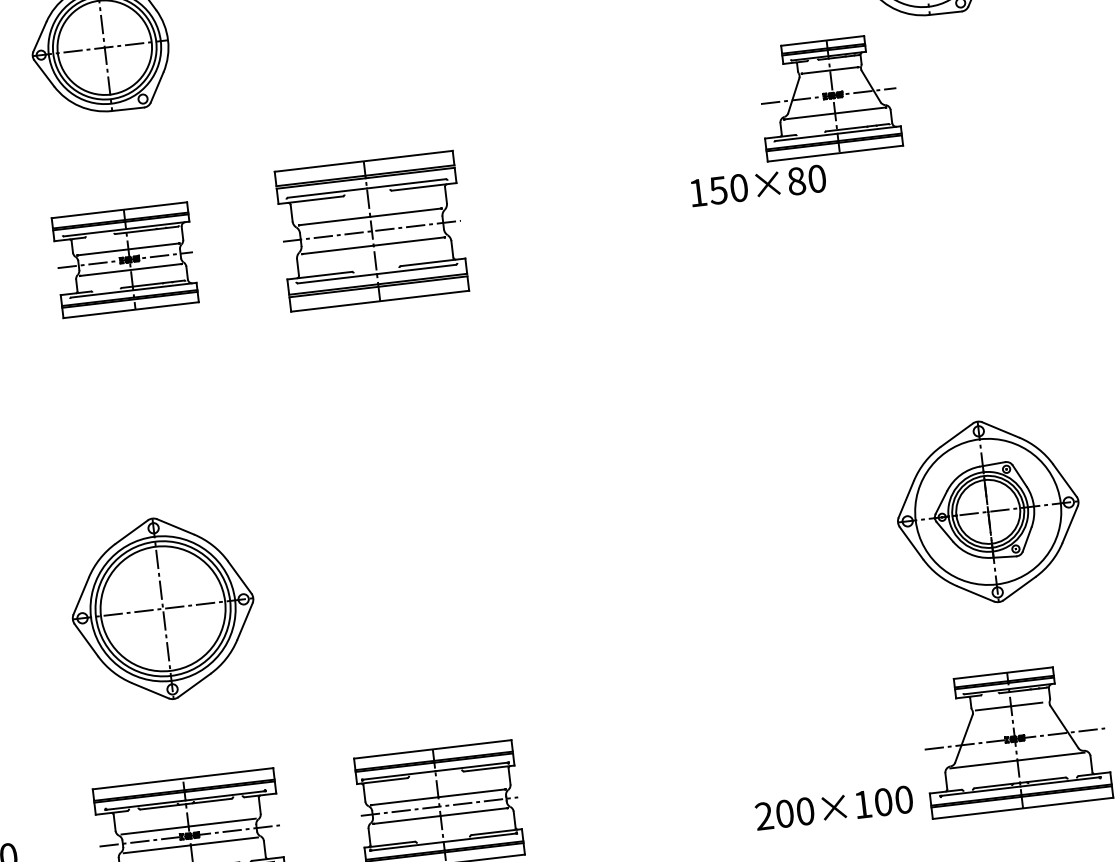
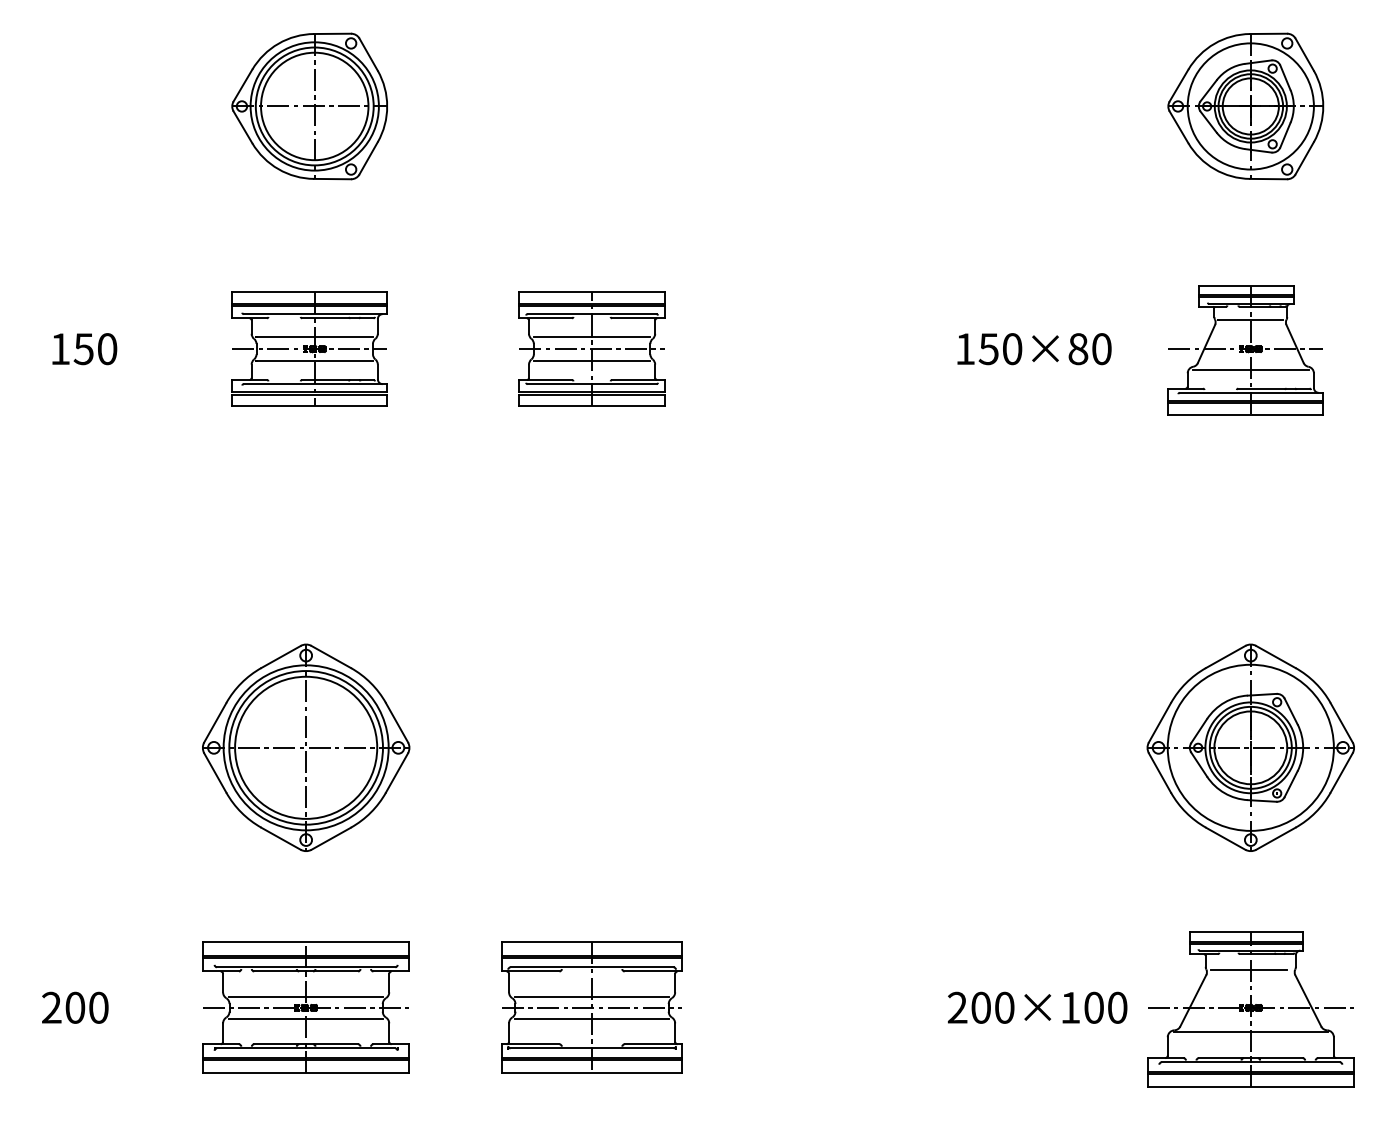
part: (828, 97) -> (1245, 350), moved
part: (371, 230) -> (591, 348), size x0.71
text: (834, 807) -> (1037, 1007), moved

